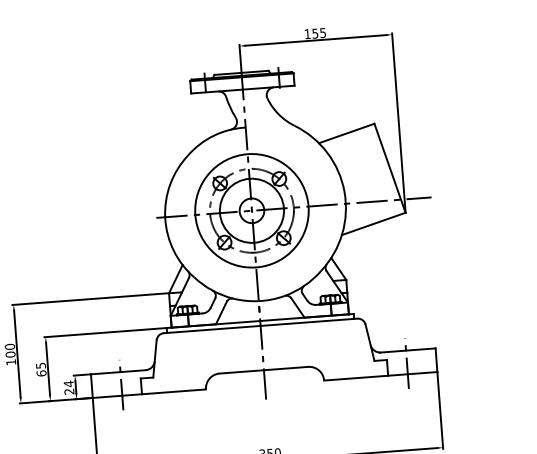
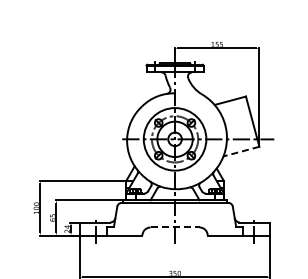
line: (373, 223) -> (241, 151), solid -> dashed
line: (264, 370) -> (175, 227), solid -> dashed

